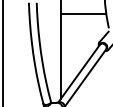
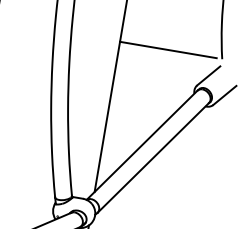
line: (83, 14) -> (167, 50), moved

